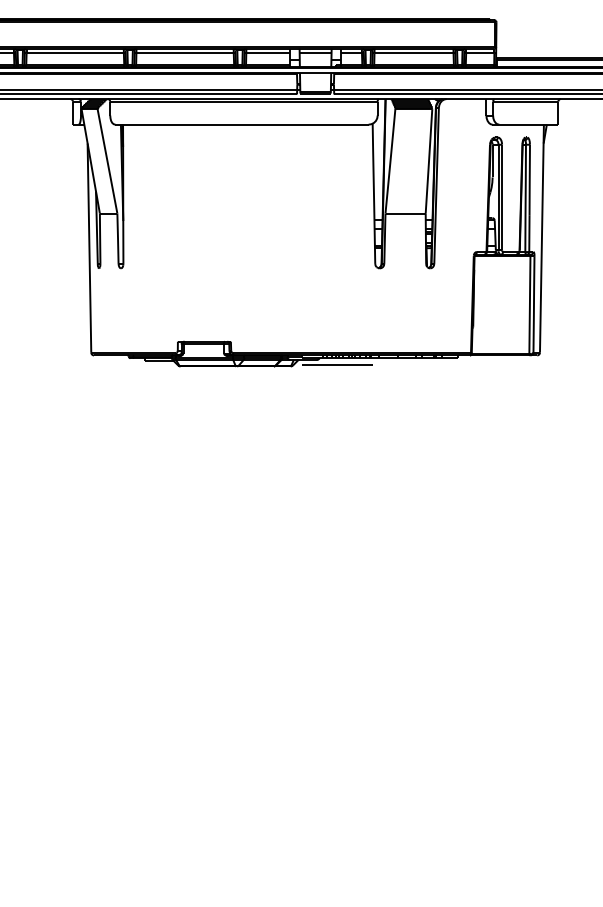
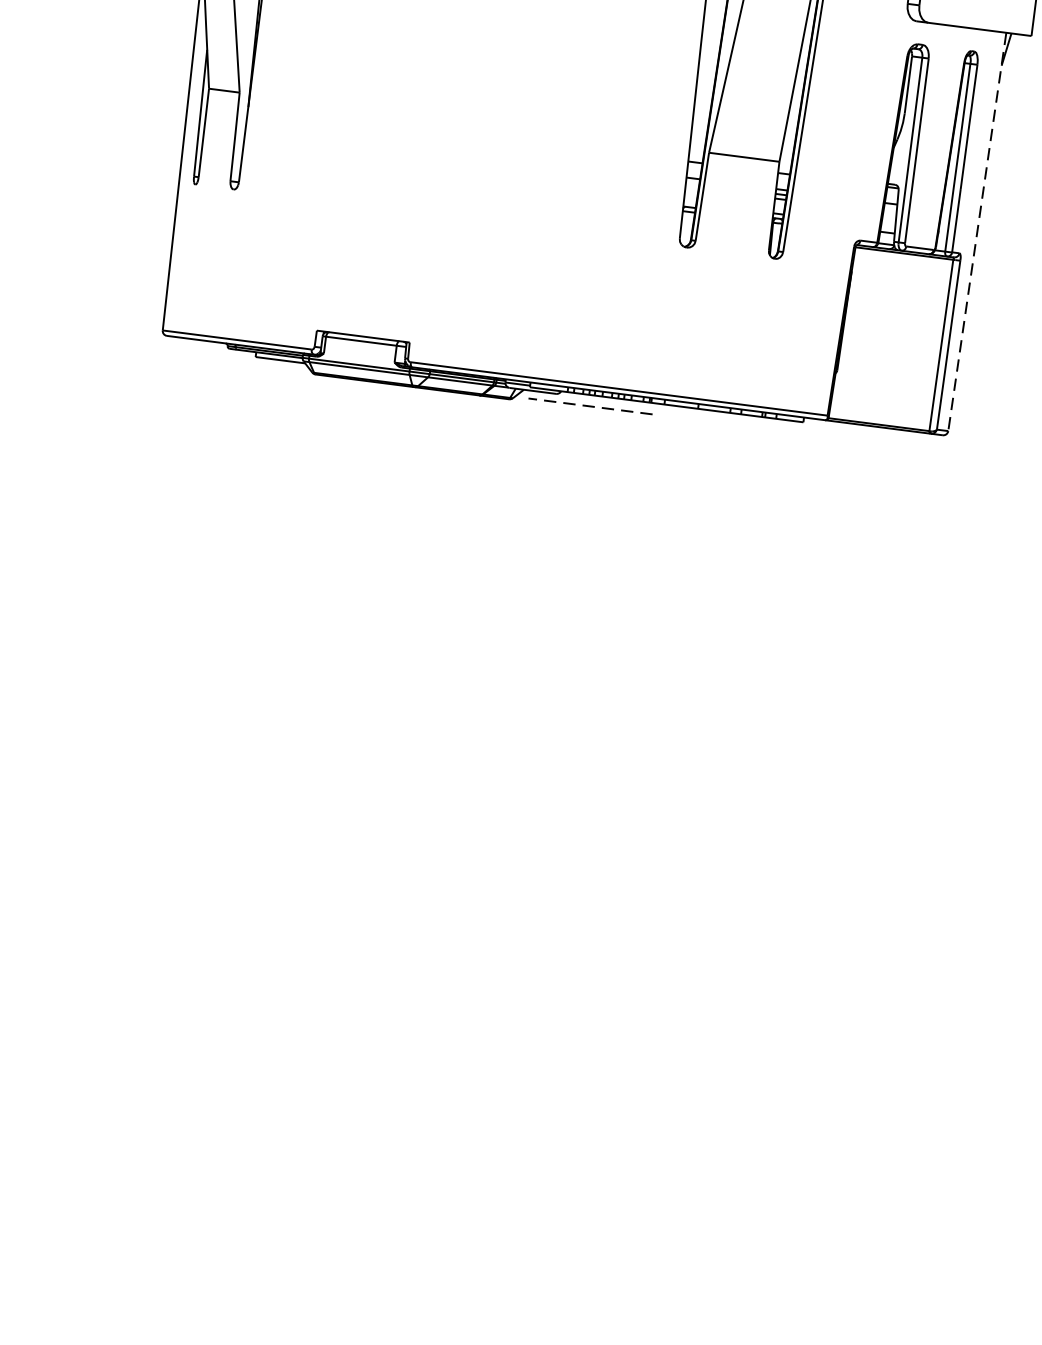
line: (541, 239) -> (976, 233), solid -> dashed
line: (336, 364) -> (589, 406), solid -> dashed

